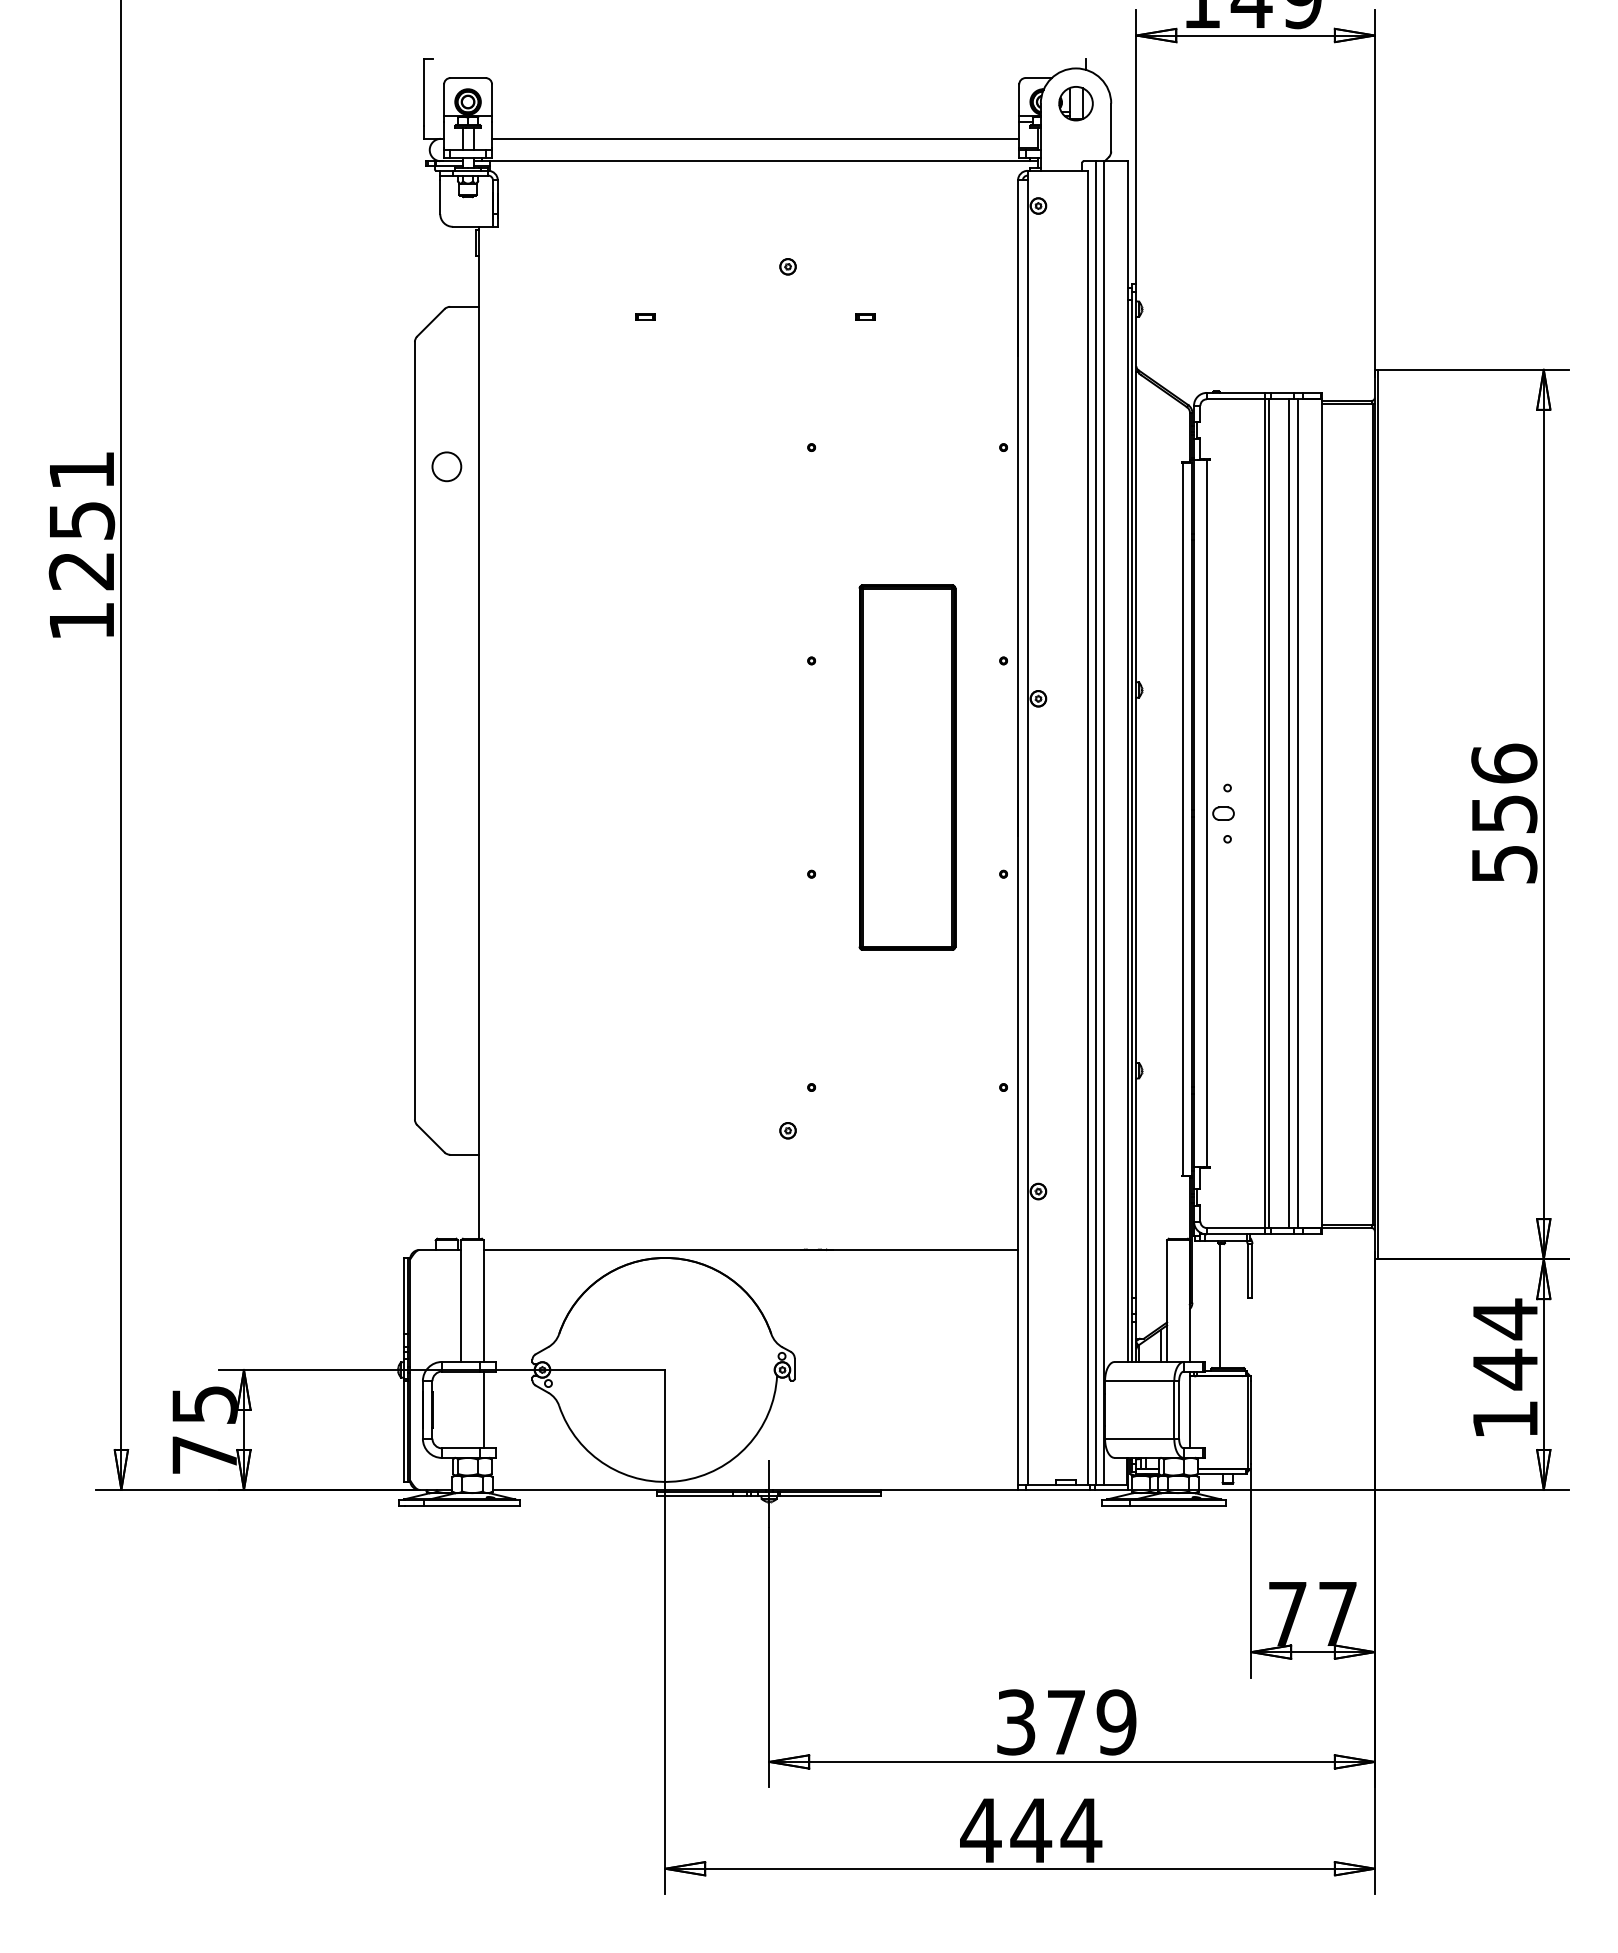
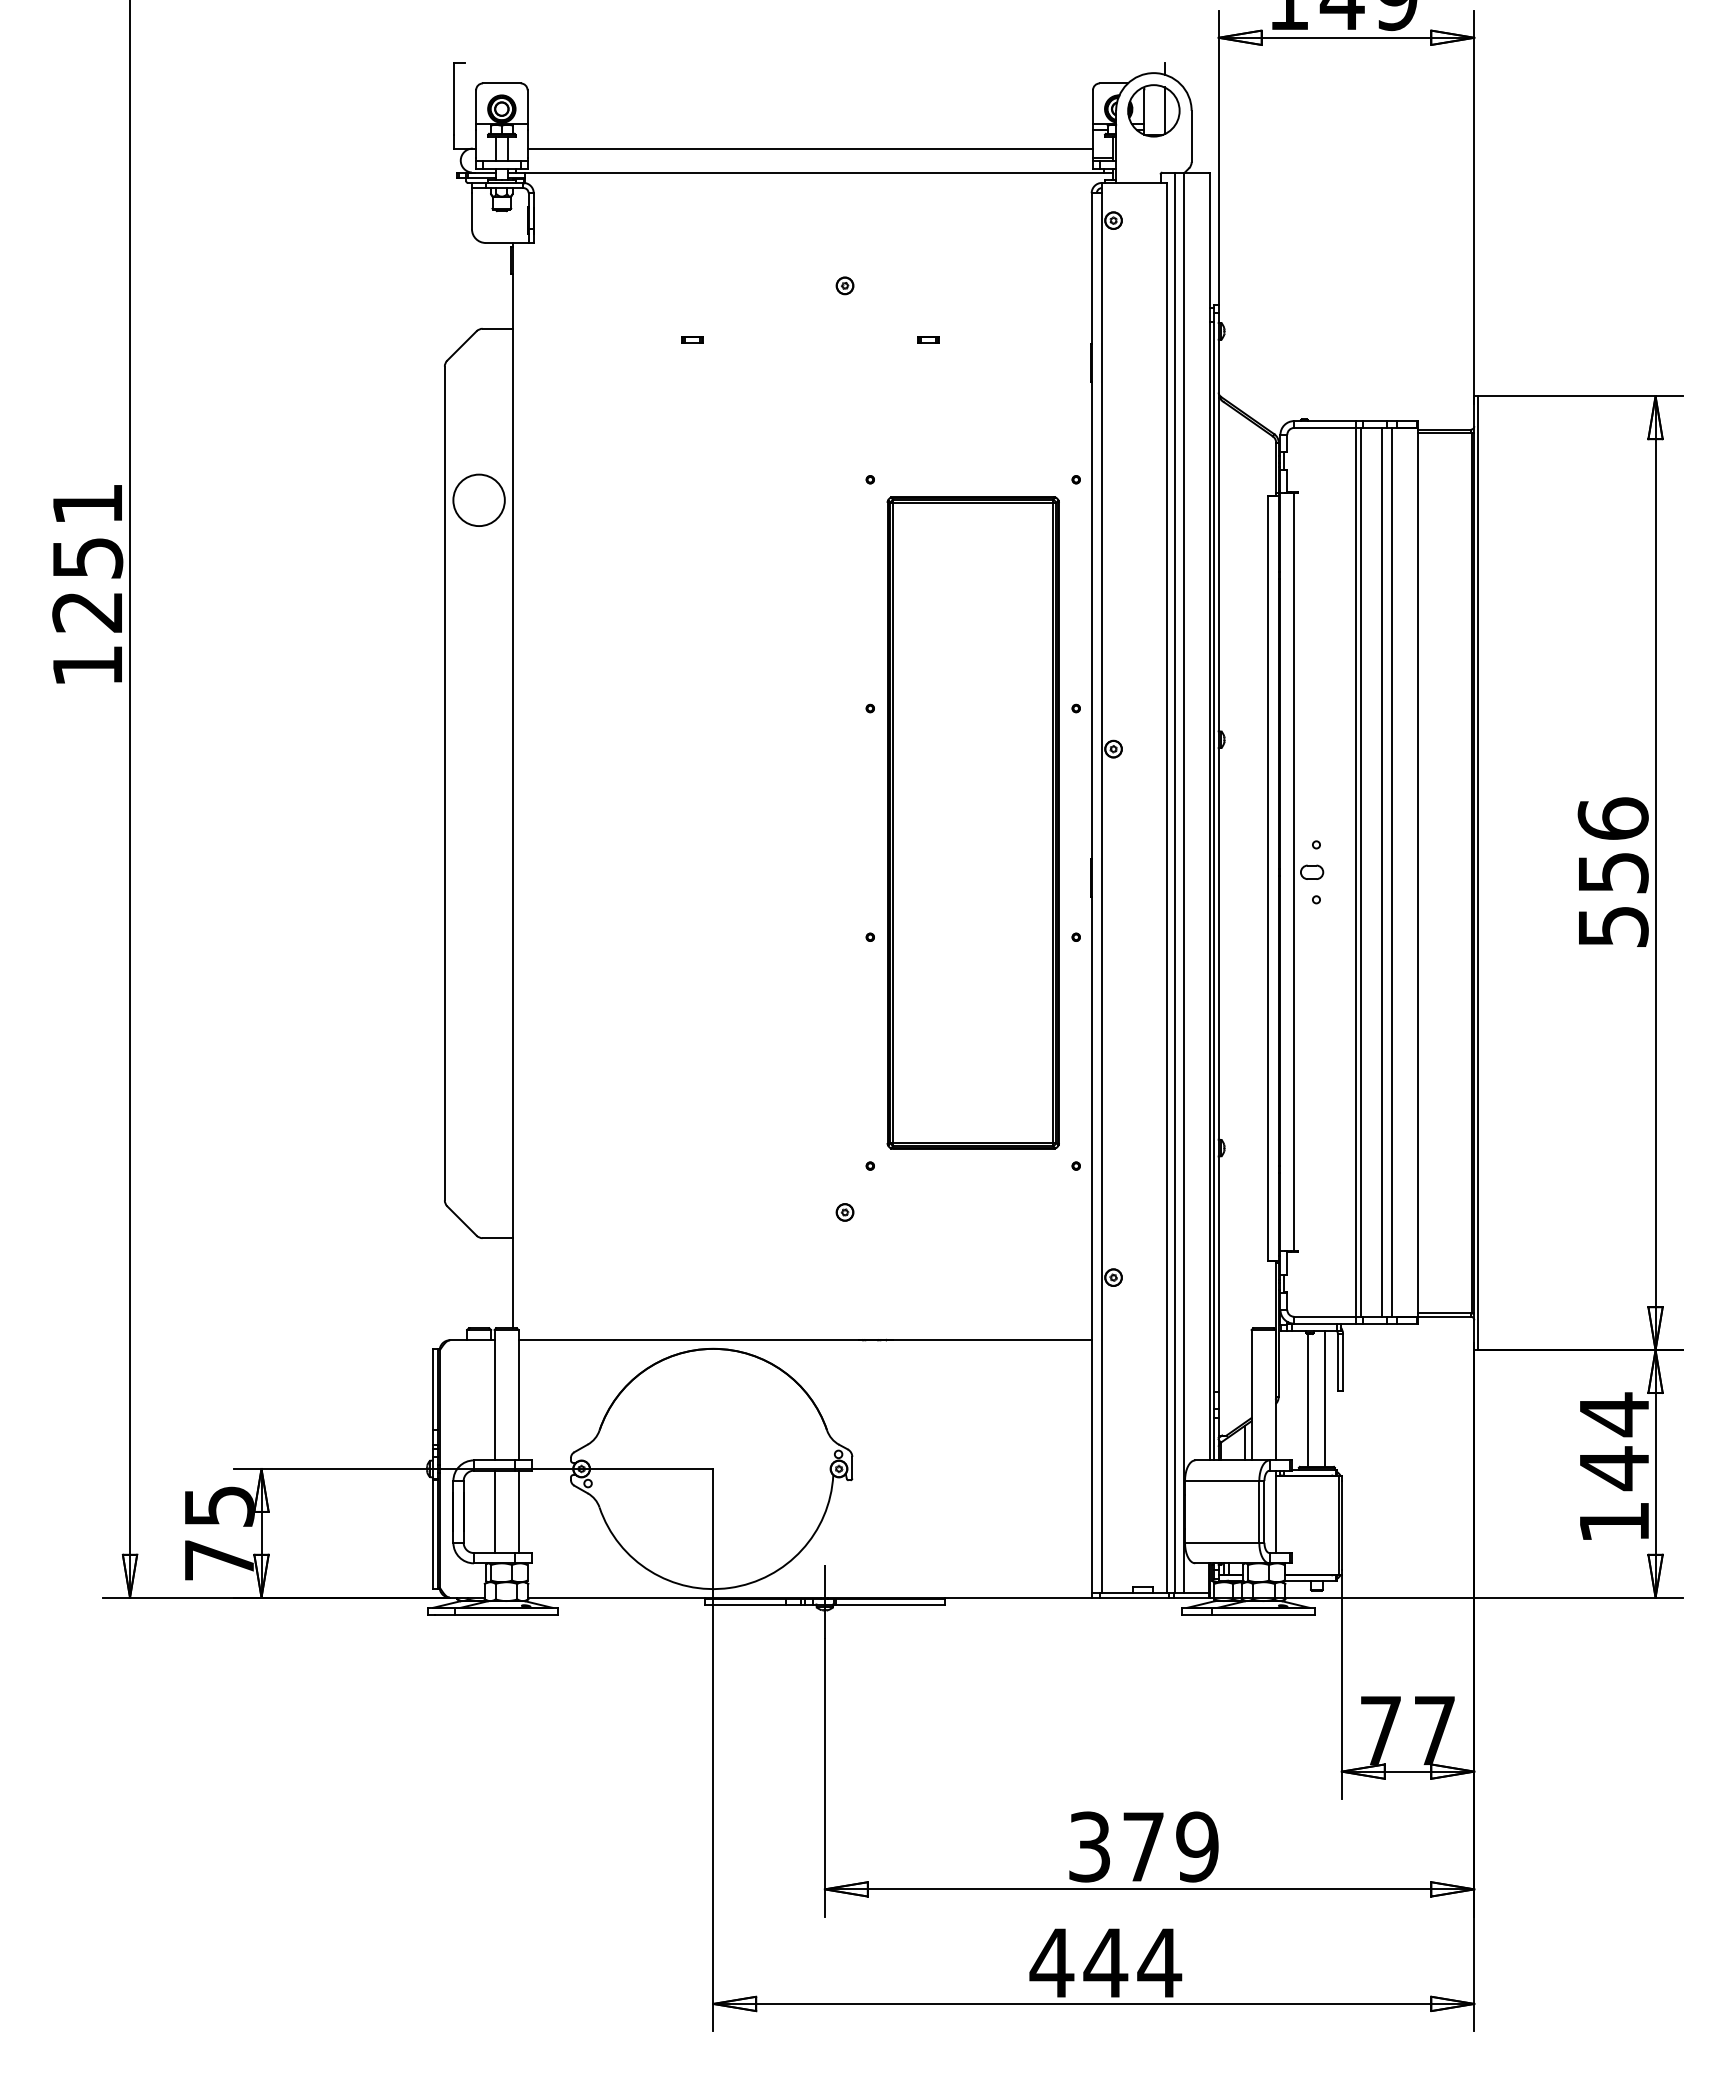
part: (1075, 103) -> (1153, 110), size x1.43
circle: (446, 466) -> (478, 500), size x1.67
part: (906, 767) -> (972, 822), size x1.67
line: (1236, 1304) -> (1325, 1398), added
line: (461, 1409) -> (494, 1511), added

